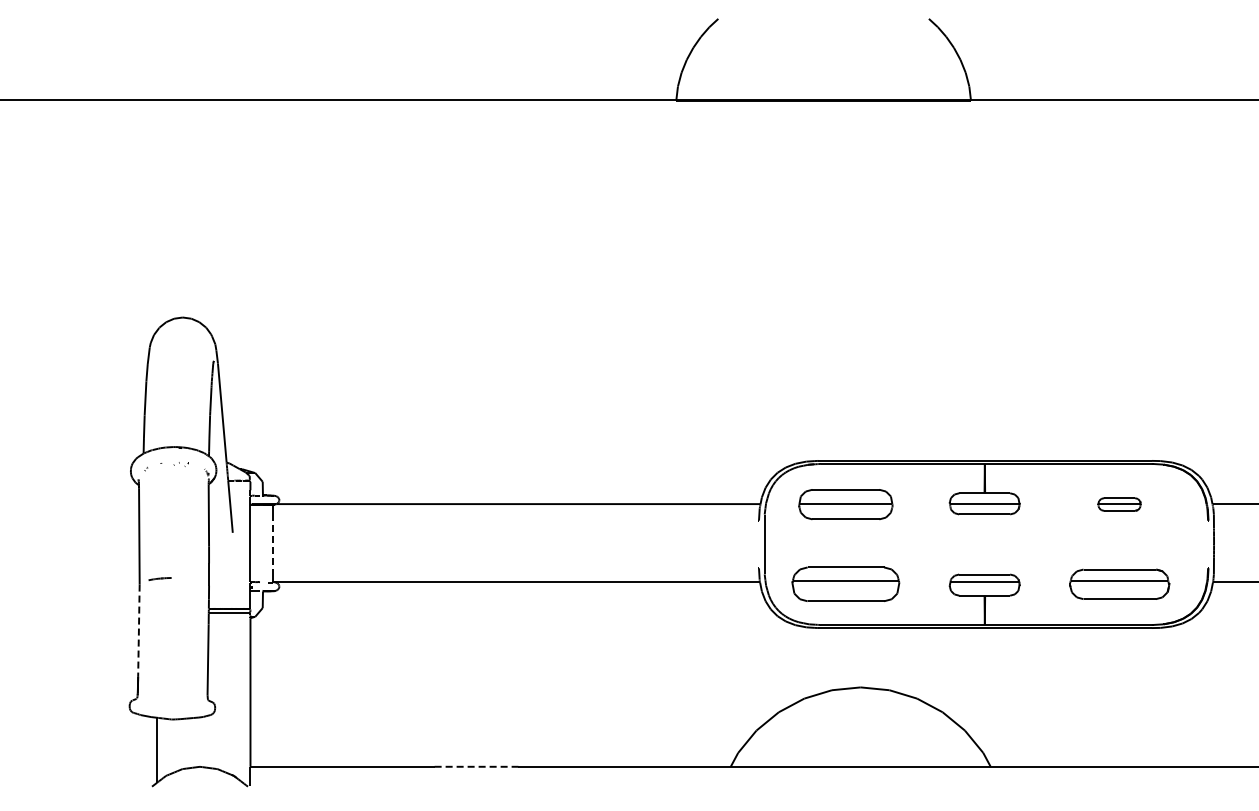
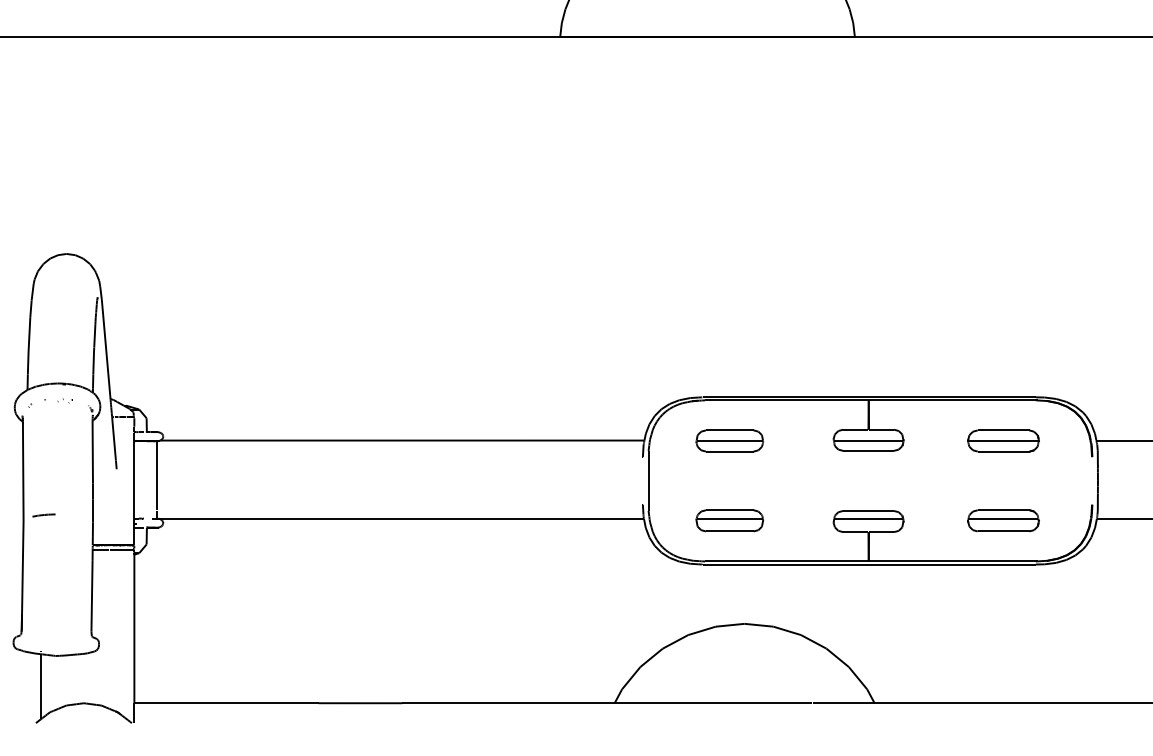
part: (845, 504) -> (729, 440), size x0.71
part: (1119, 504) -> (1003, 440), size x1.67
line: (273, 544) -> (157, 480), dashed -> solid
part: (845, 584) -> (729, 520), size x0.62
part: (1119, 584) -> (1003, 520), size x0.71
line: (138, 631) -> (22, 567), dashed -> solid
line: (476, 766) -> (360, 702), dashed -> solid

